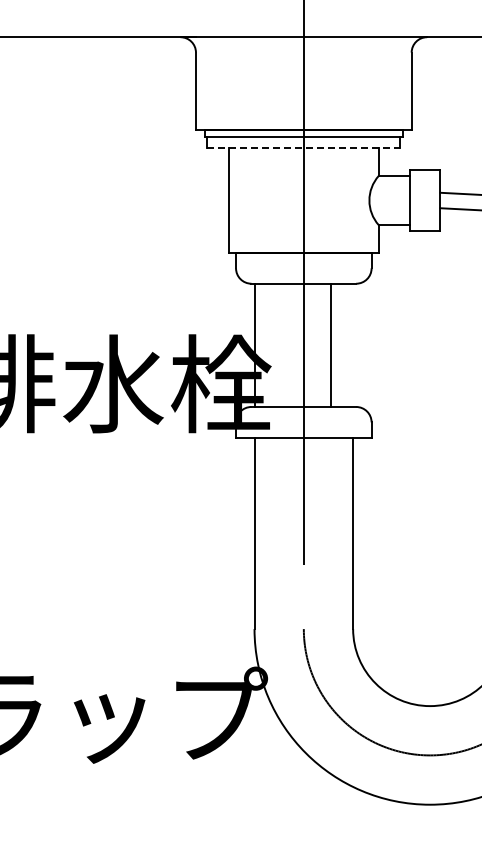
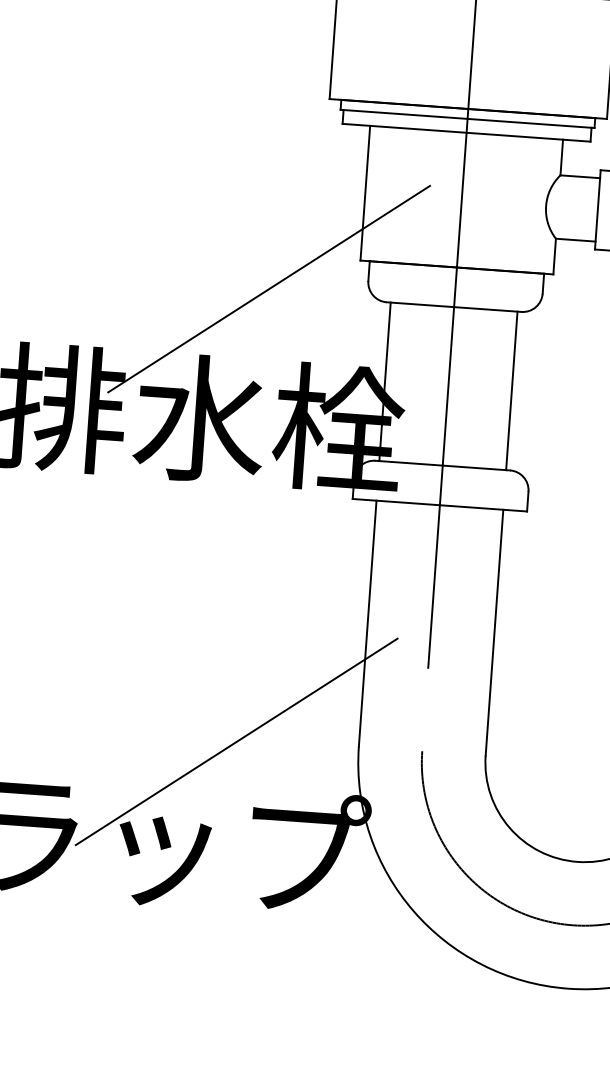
line: (304, 148) -> (467, 133), dashed -> solid
line: (159, 279) -> (268, 288), added
line: (331, 344) -> (512, 389), moved
line: (159, 631) -> (236, 741), added

